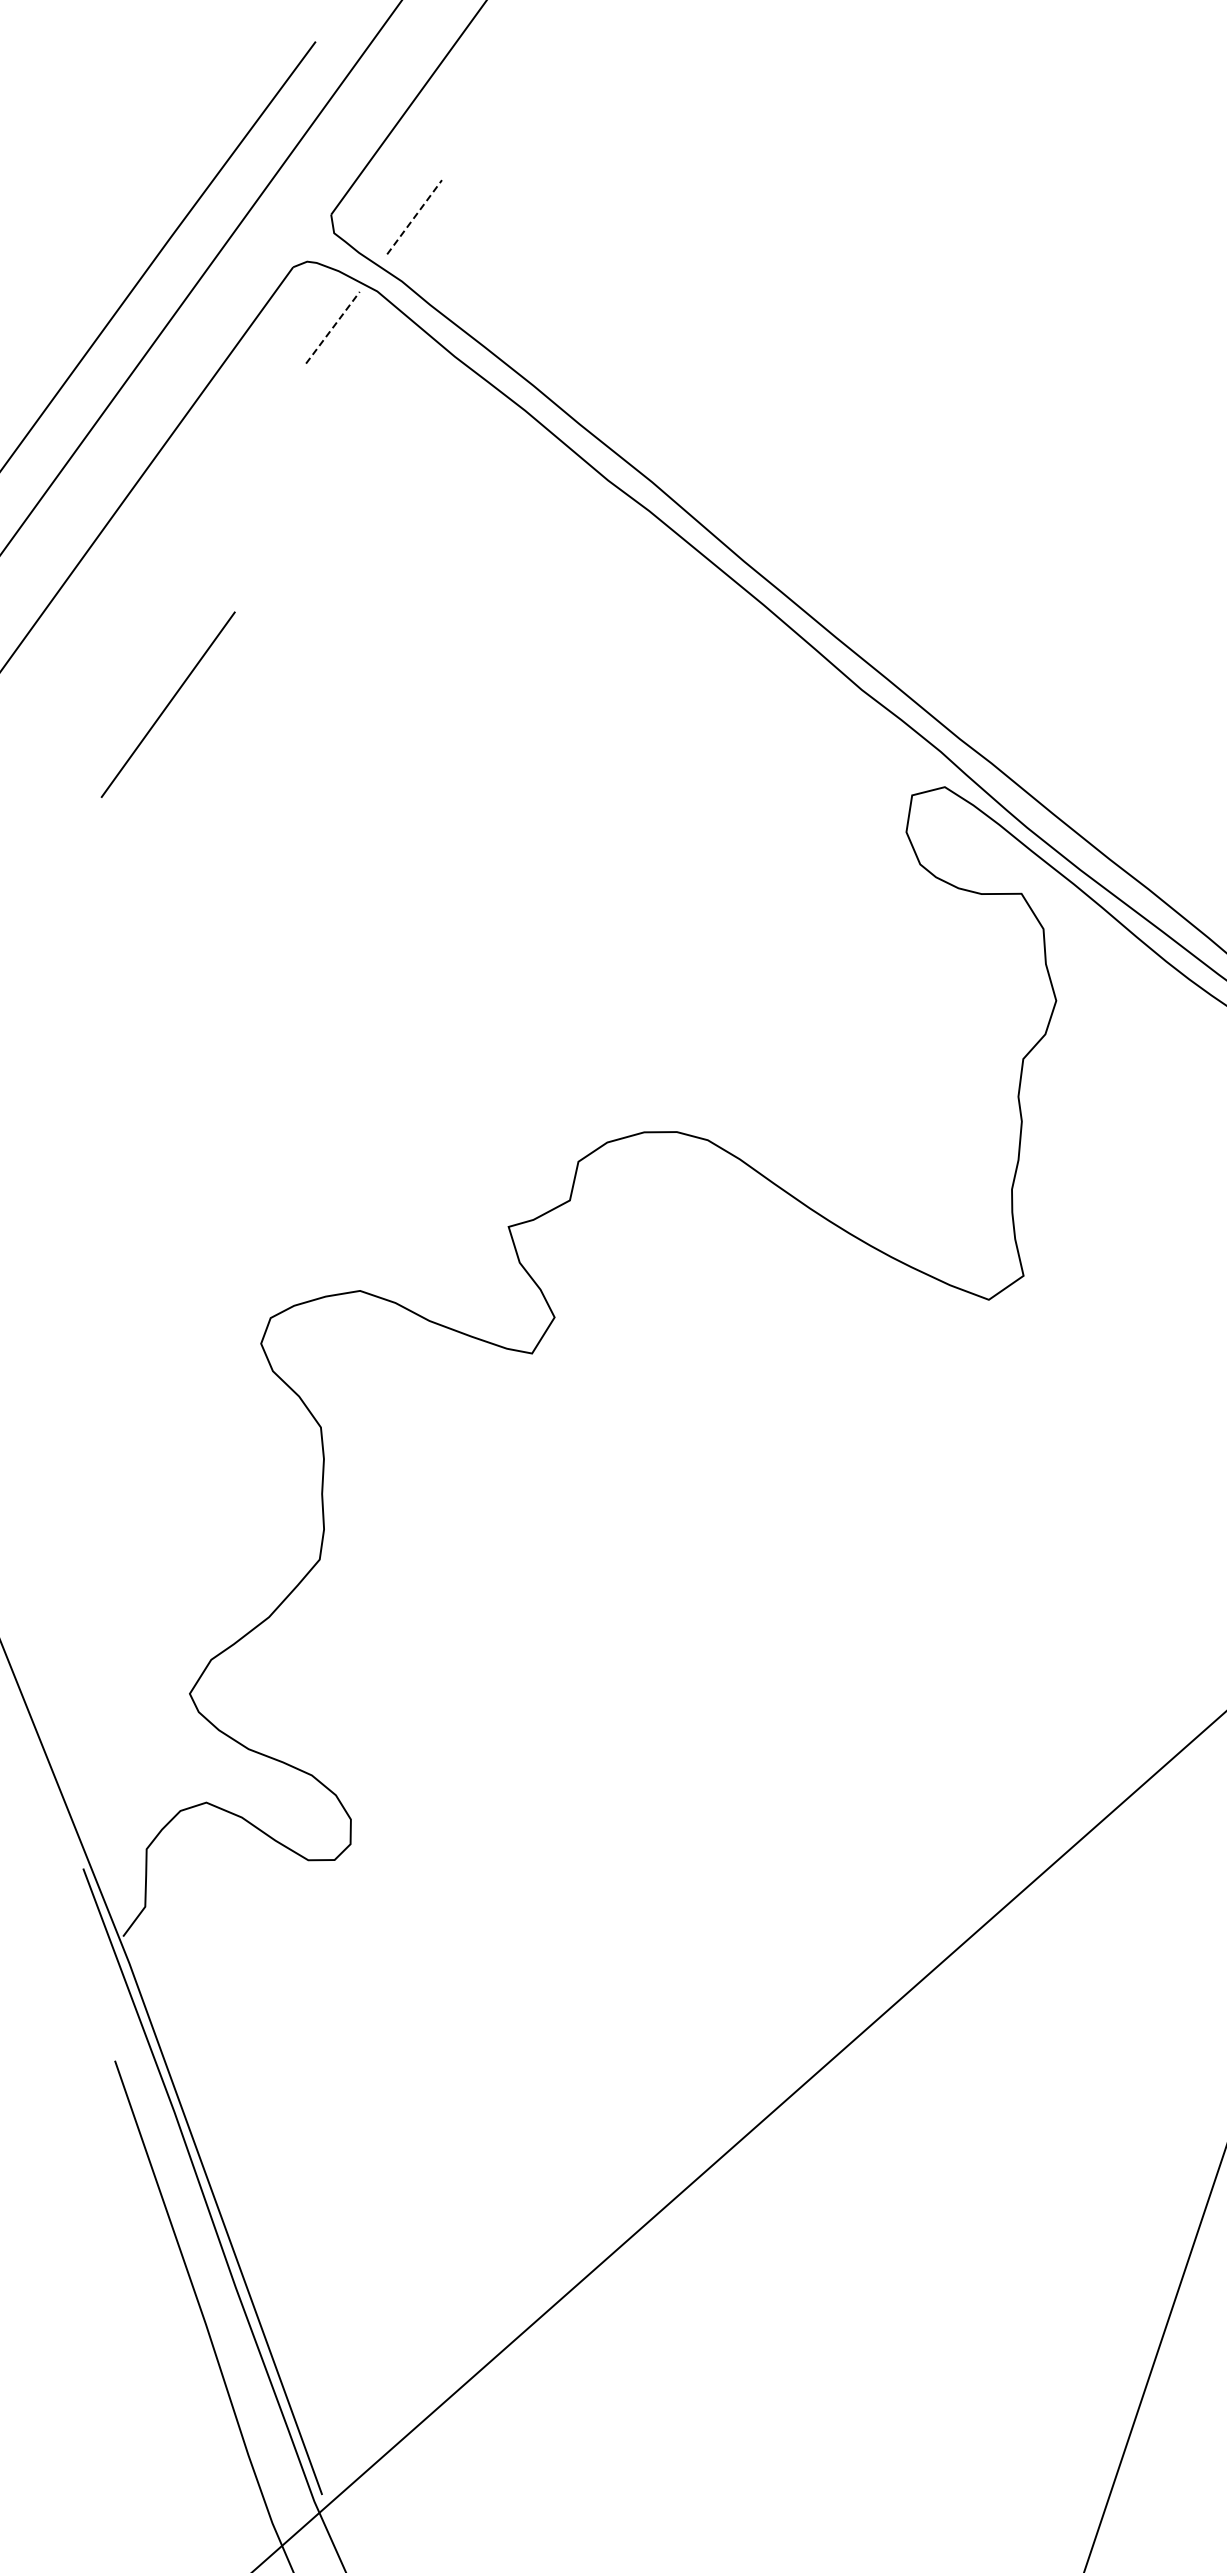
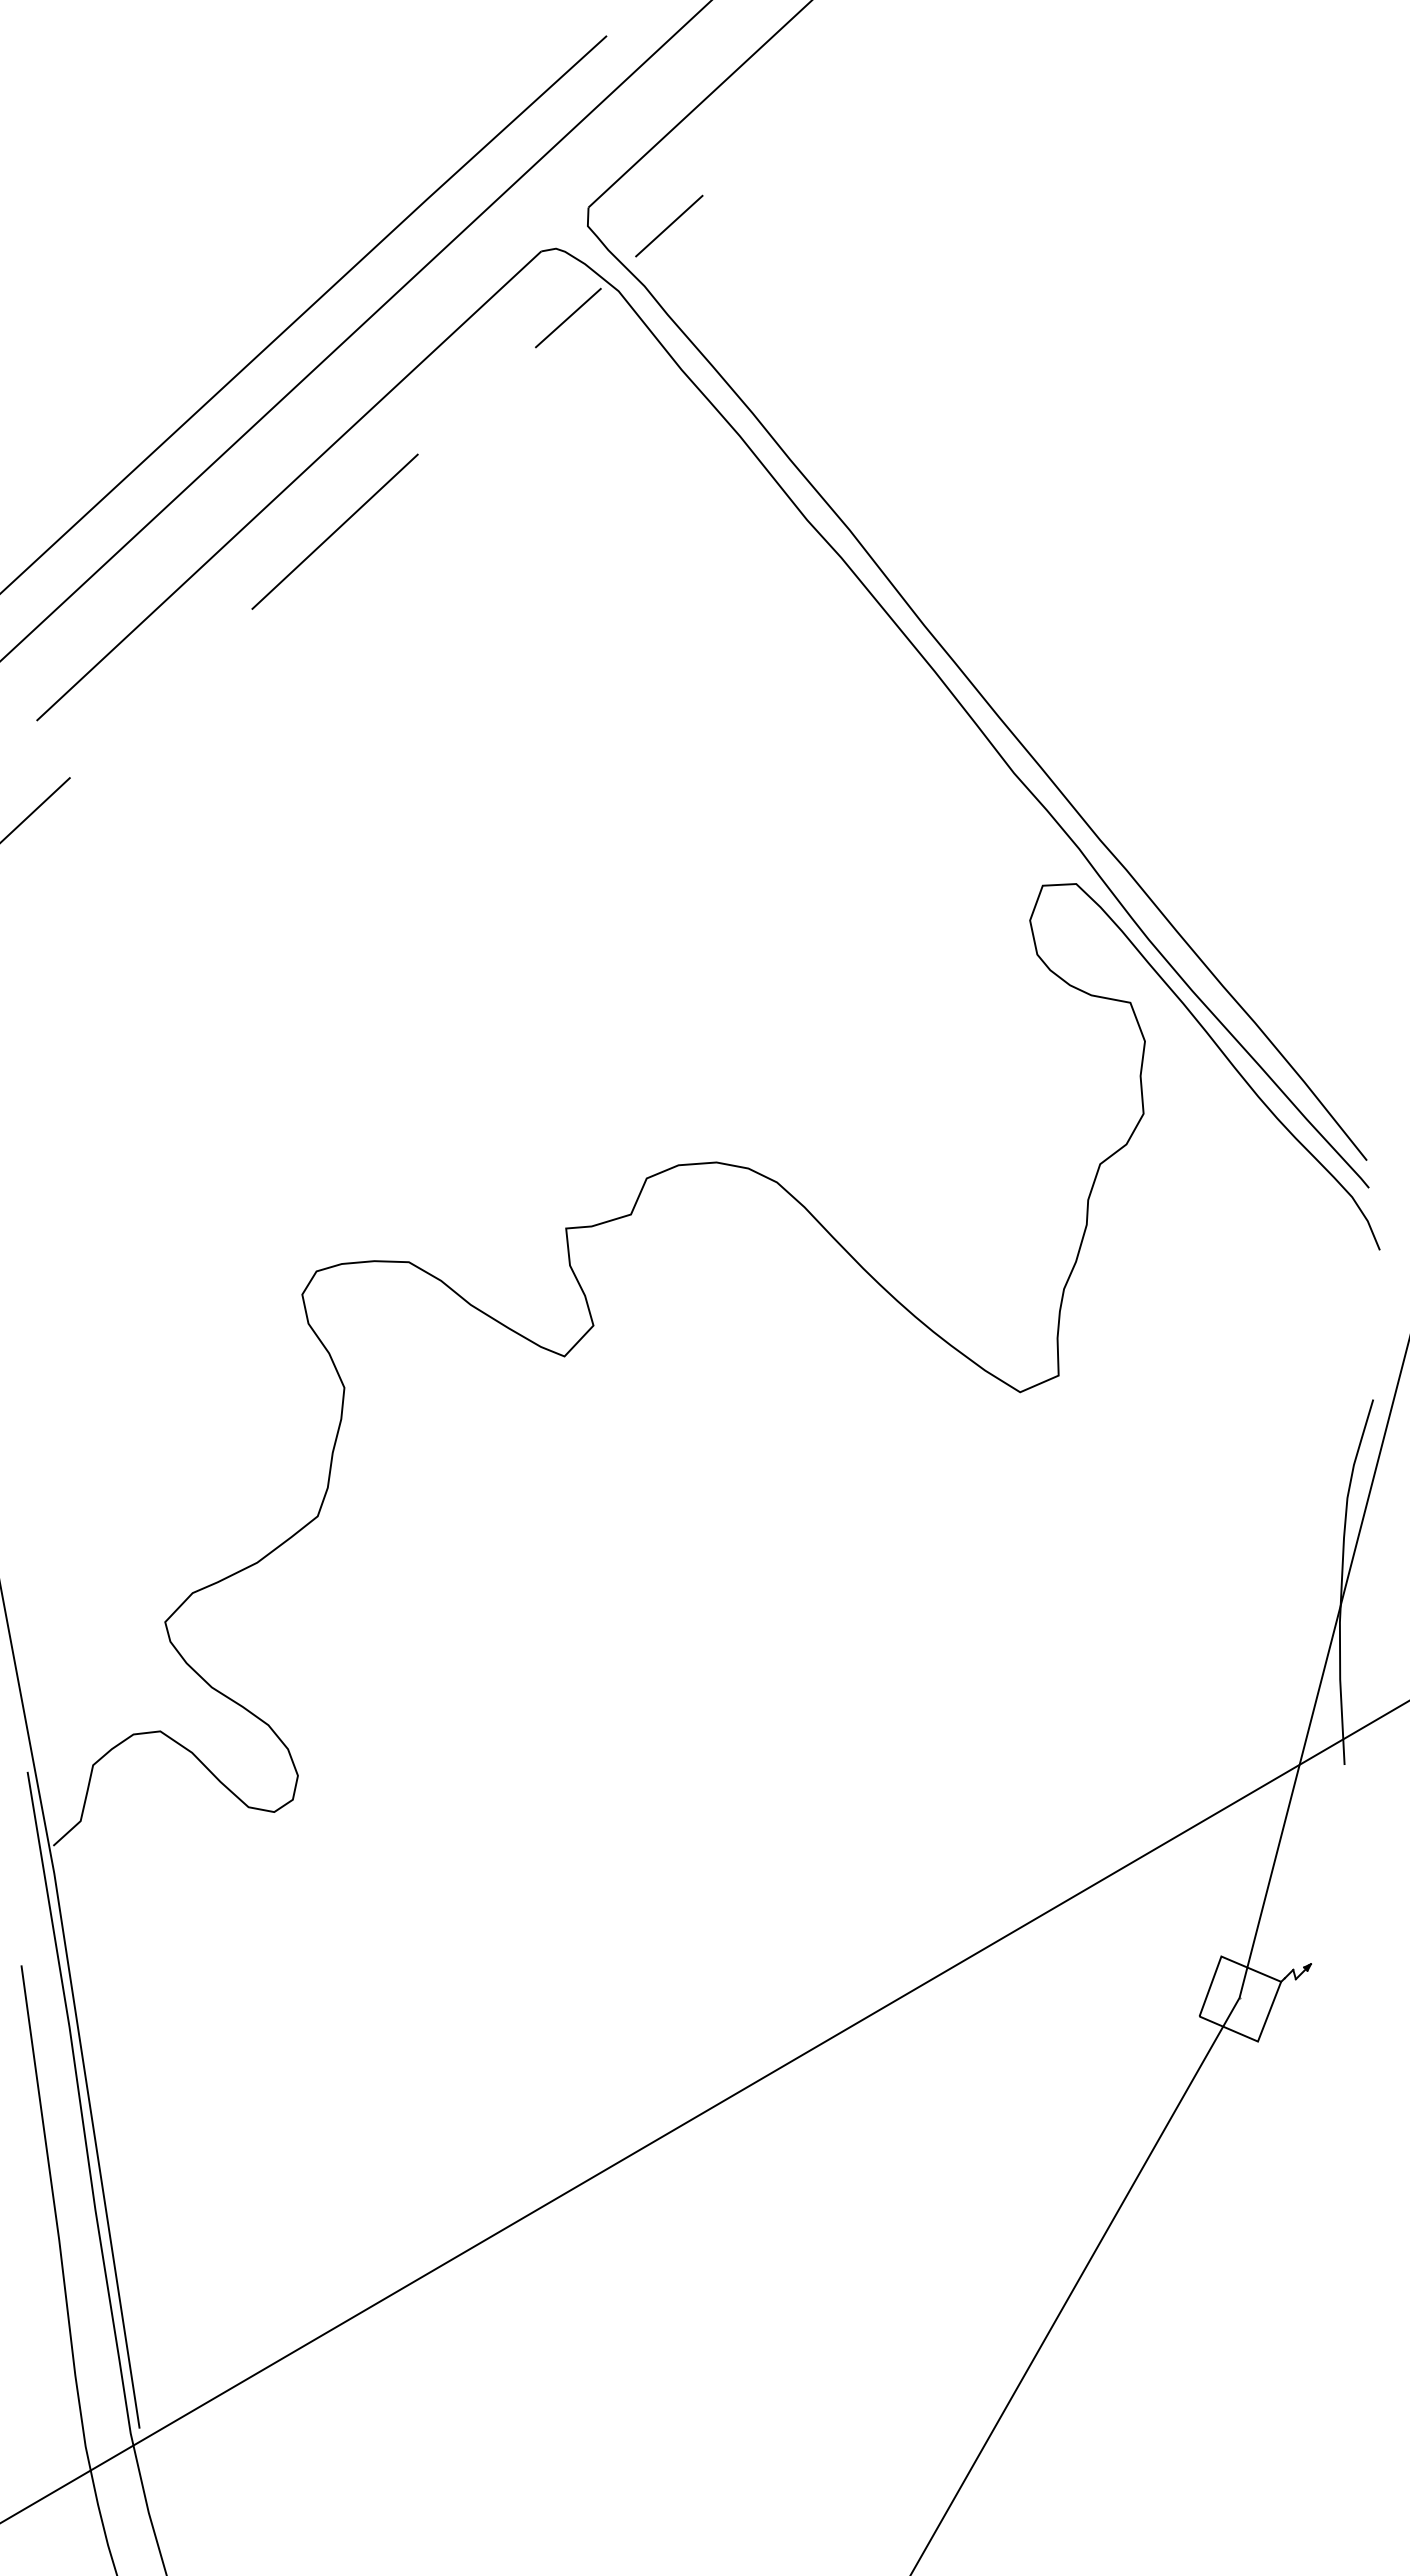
line: (414, 217) -> (669, 226), dashed -> solid
line: (333, 328) -> (568, 318), dashed -> solid
line: (167, 704) -> (334, 531), moved

